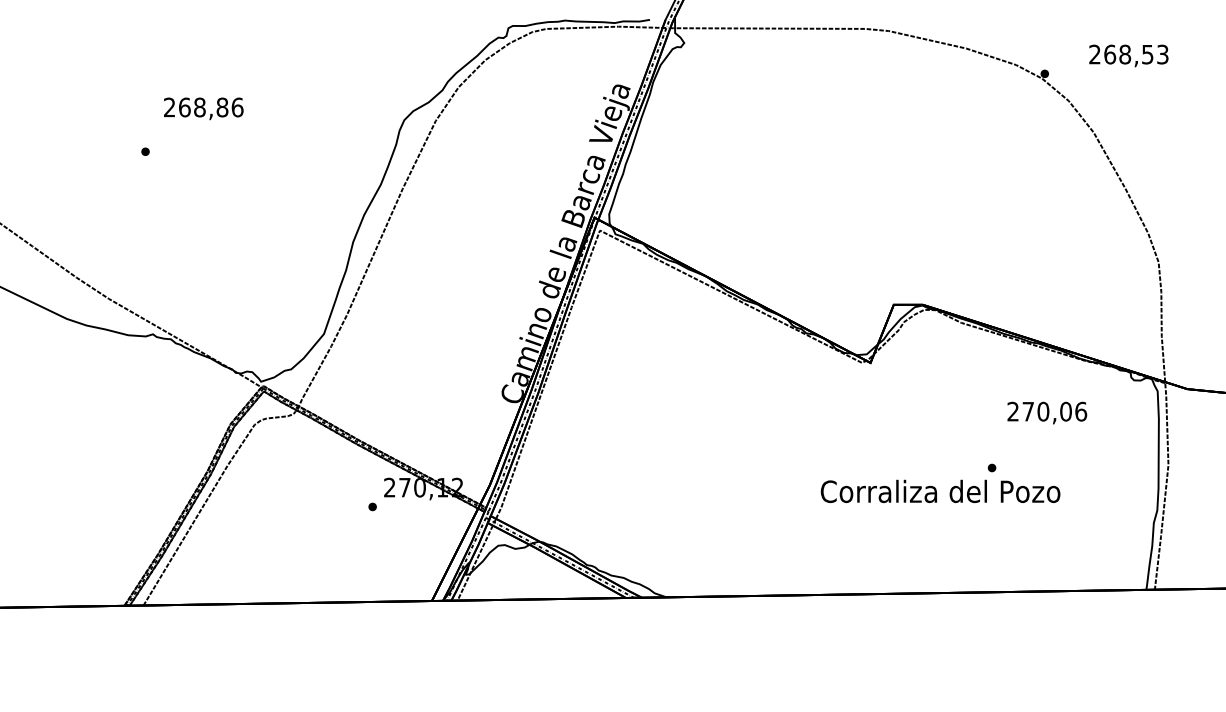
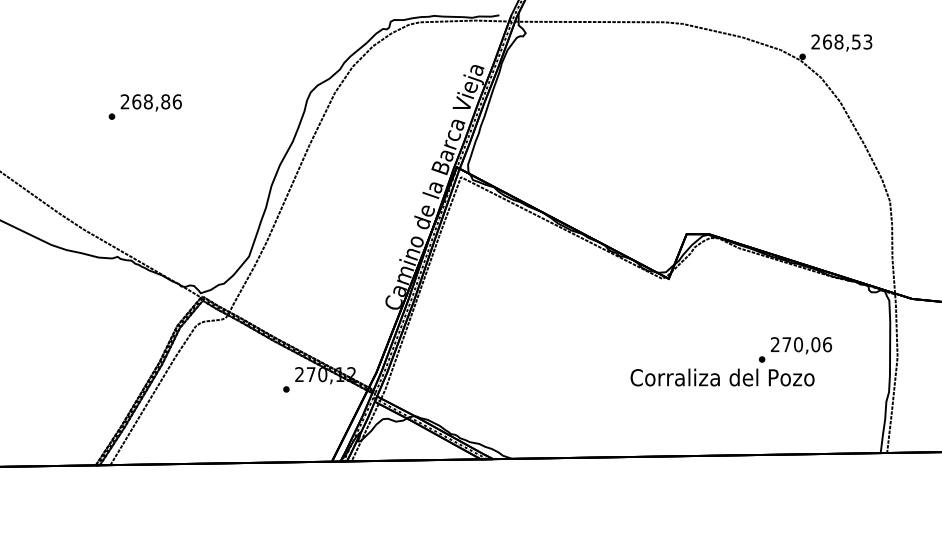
text: (1128, 55) -> (841, 42), moved
text: (203, 108) -> (151, 102), moved
text: (1047, 412) -> (801, 345), moved

